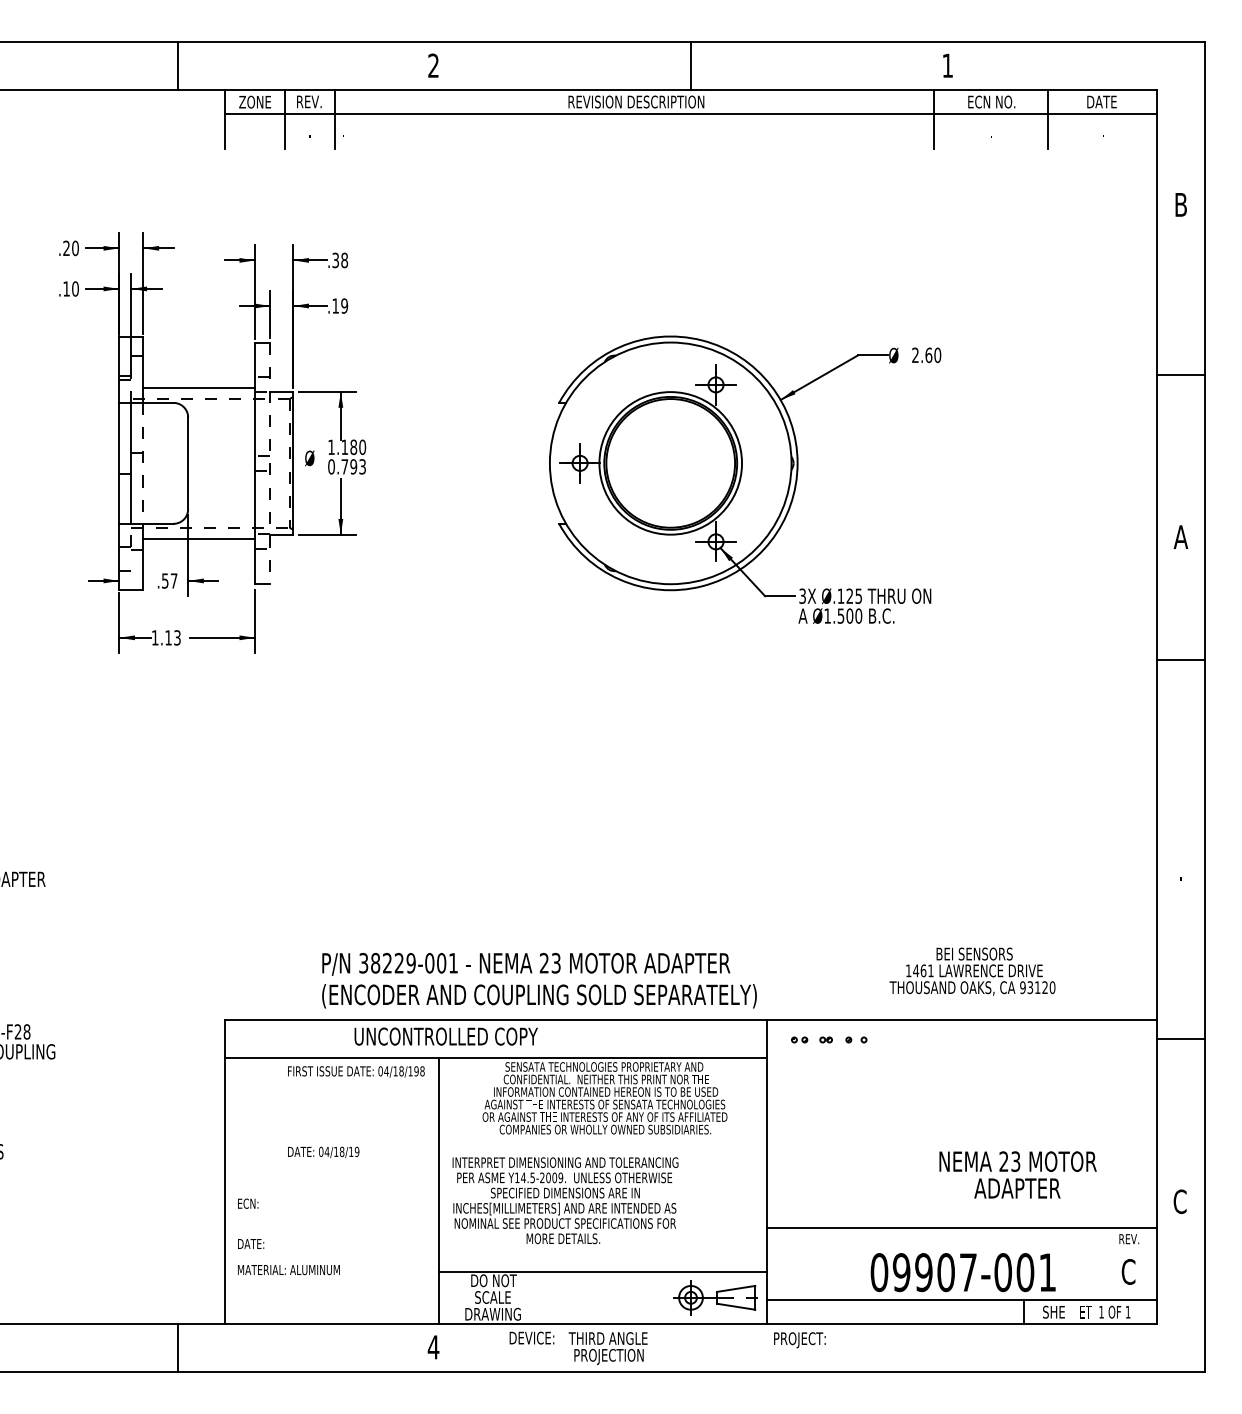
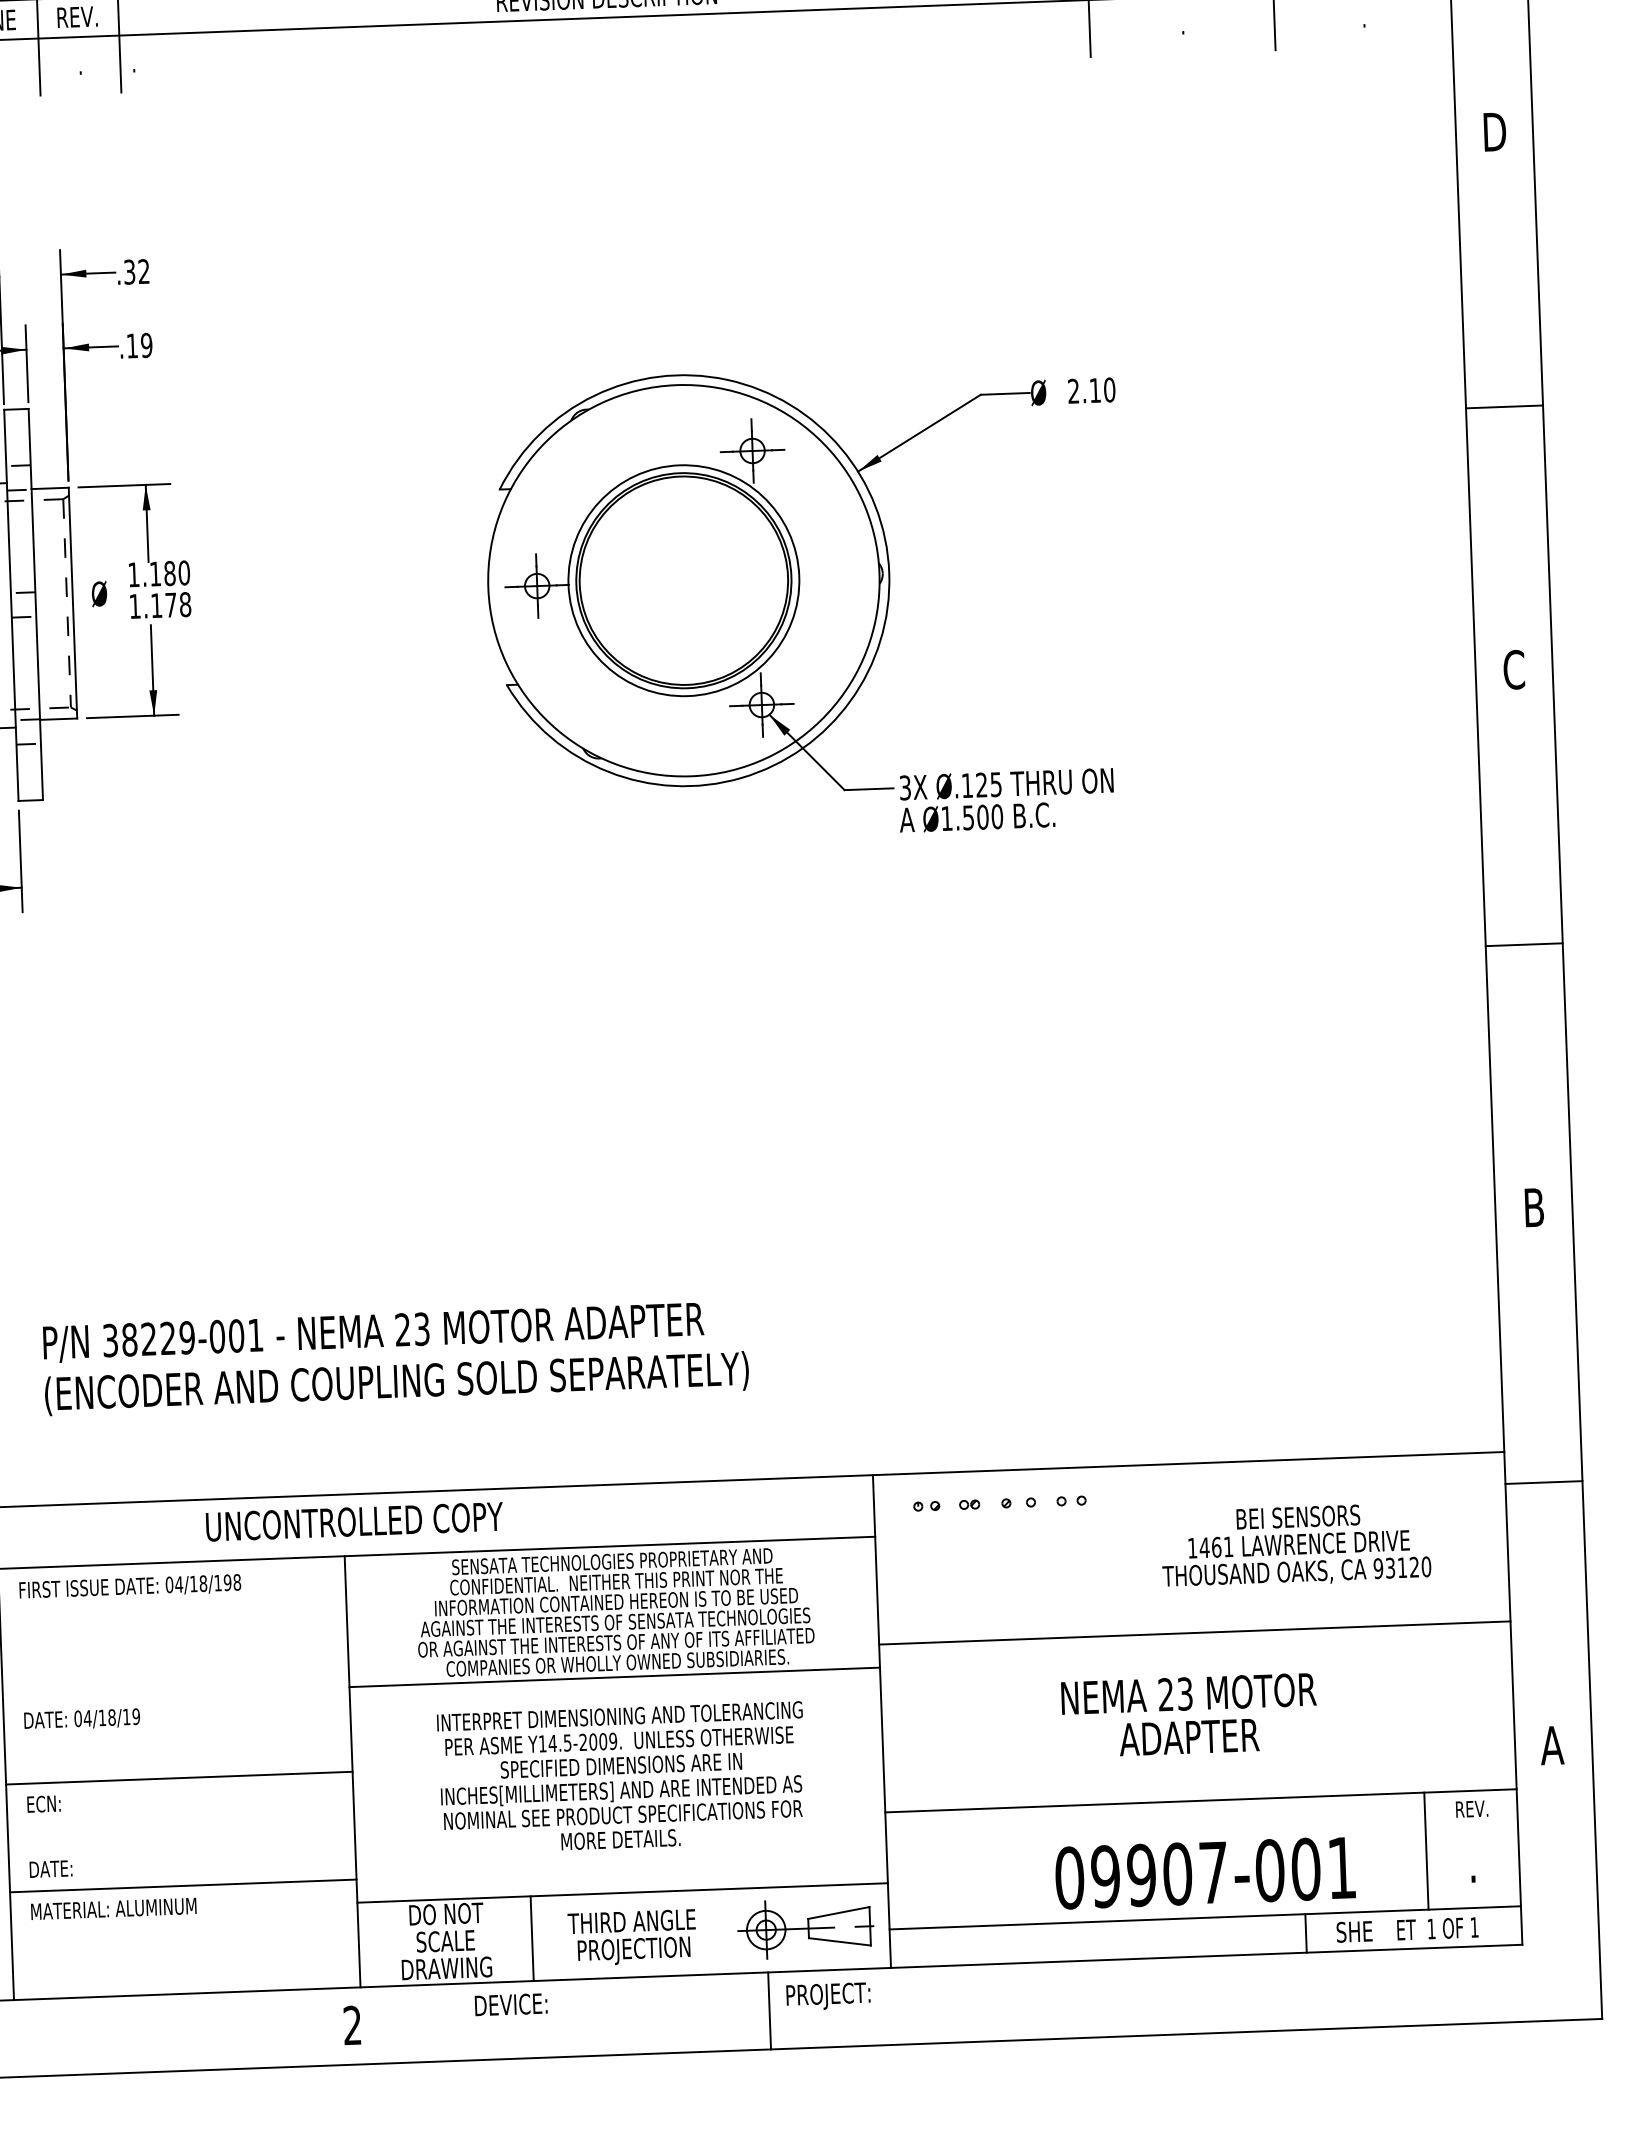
text: (1181, 204) -> (1495, 131), B -> D
text: (344, 260) -> (143, 271), .38 -> .32
text: (928, 355) -> (1094, 390), 2.60 -> 2.10
line: (270, 463) -> (36, 604), dashed -> solid
text: (347, 466) -> (160, 604), 0.793 -> 1.178
text: (1180, 536) -> (1513, 668), A -> C
line: (1180, 660) -> (1523, 945), moved
text: (1181, 869) -> (1534, 1207), . -> B
text: (972, 971) -> (1295, 1545), moved
text: (539, 980) -> (395, 1358), moved
part: (888, 1039) -> (1070, 1500), added
text: (356, 1112) -> (132, 1652), moved
line: (962, 1124) -> (1195, 1633), added
line: (603, 1138) -> (615, 1677), added
text: (1017, 1174) -> (1188, 1714), moved
line: (332, 1190) -> (179, 1777), added
text: (565, 1200) -> (622, 1777), moved
text: (1180, 1201) -> (1552, 1745), C -> A
line: (332, 1257) -> (183, 1886), added
line: (1100, 1263) -> (1426, 1850), added
text: (1128, 1271) -> (1472, 1861), C -> .
line: (546, 1297) -> (532, 1938), added
text: (799, 1340) -> (827, 1996), moved
text: (433, 1347) -> (352, 2025), 4 -> 2
line: (691, 1347) -> (769, 2010), added
text: (607, 1348) -> (631, 1937), moved

